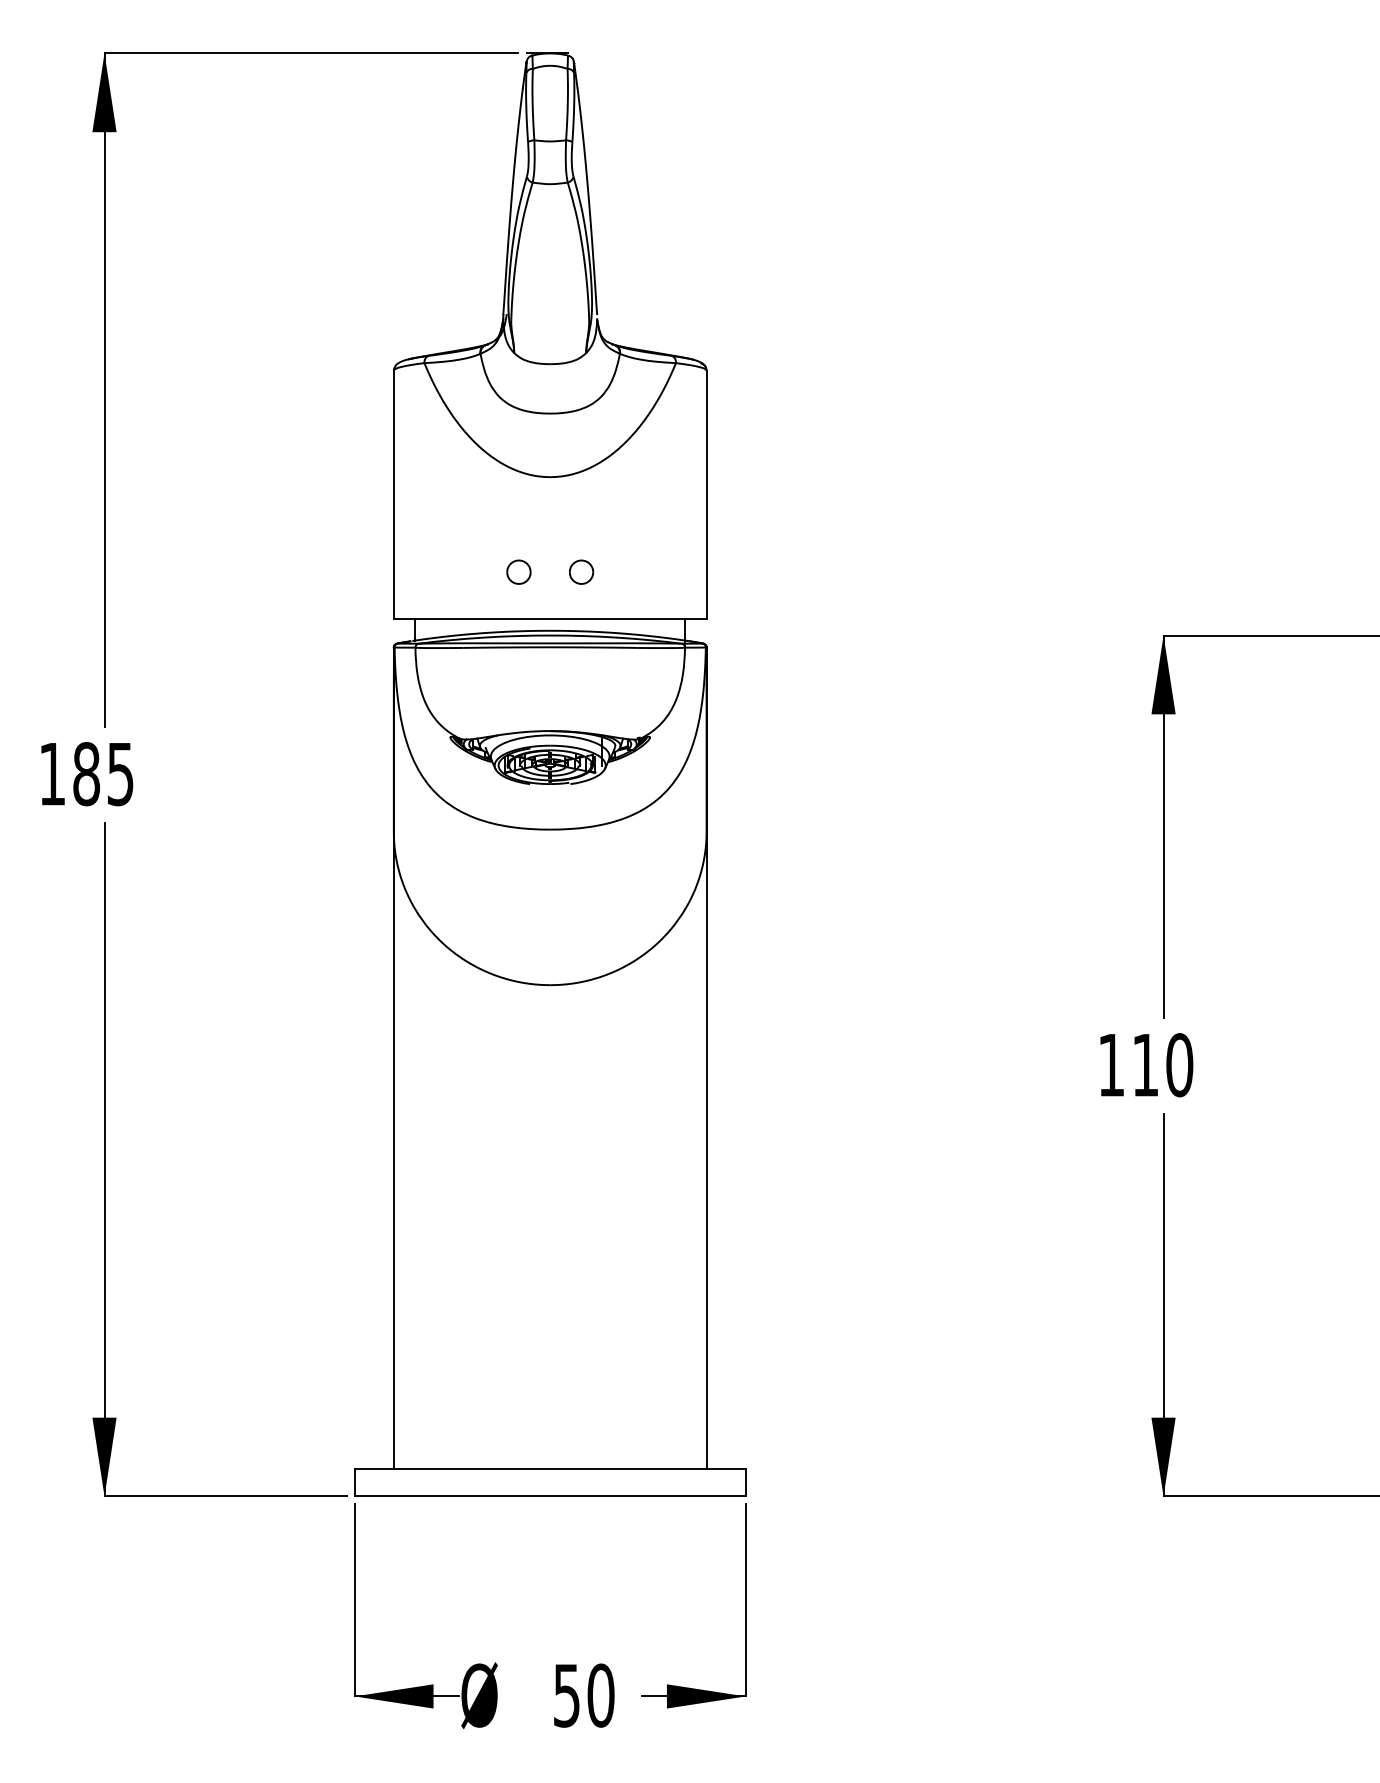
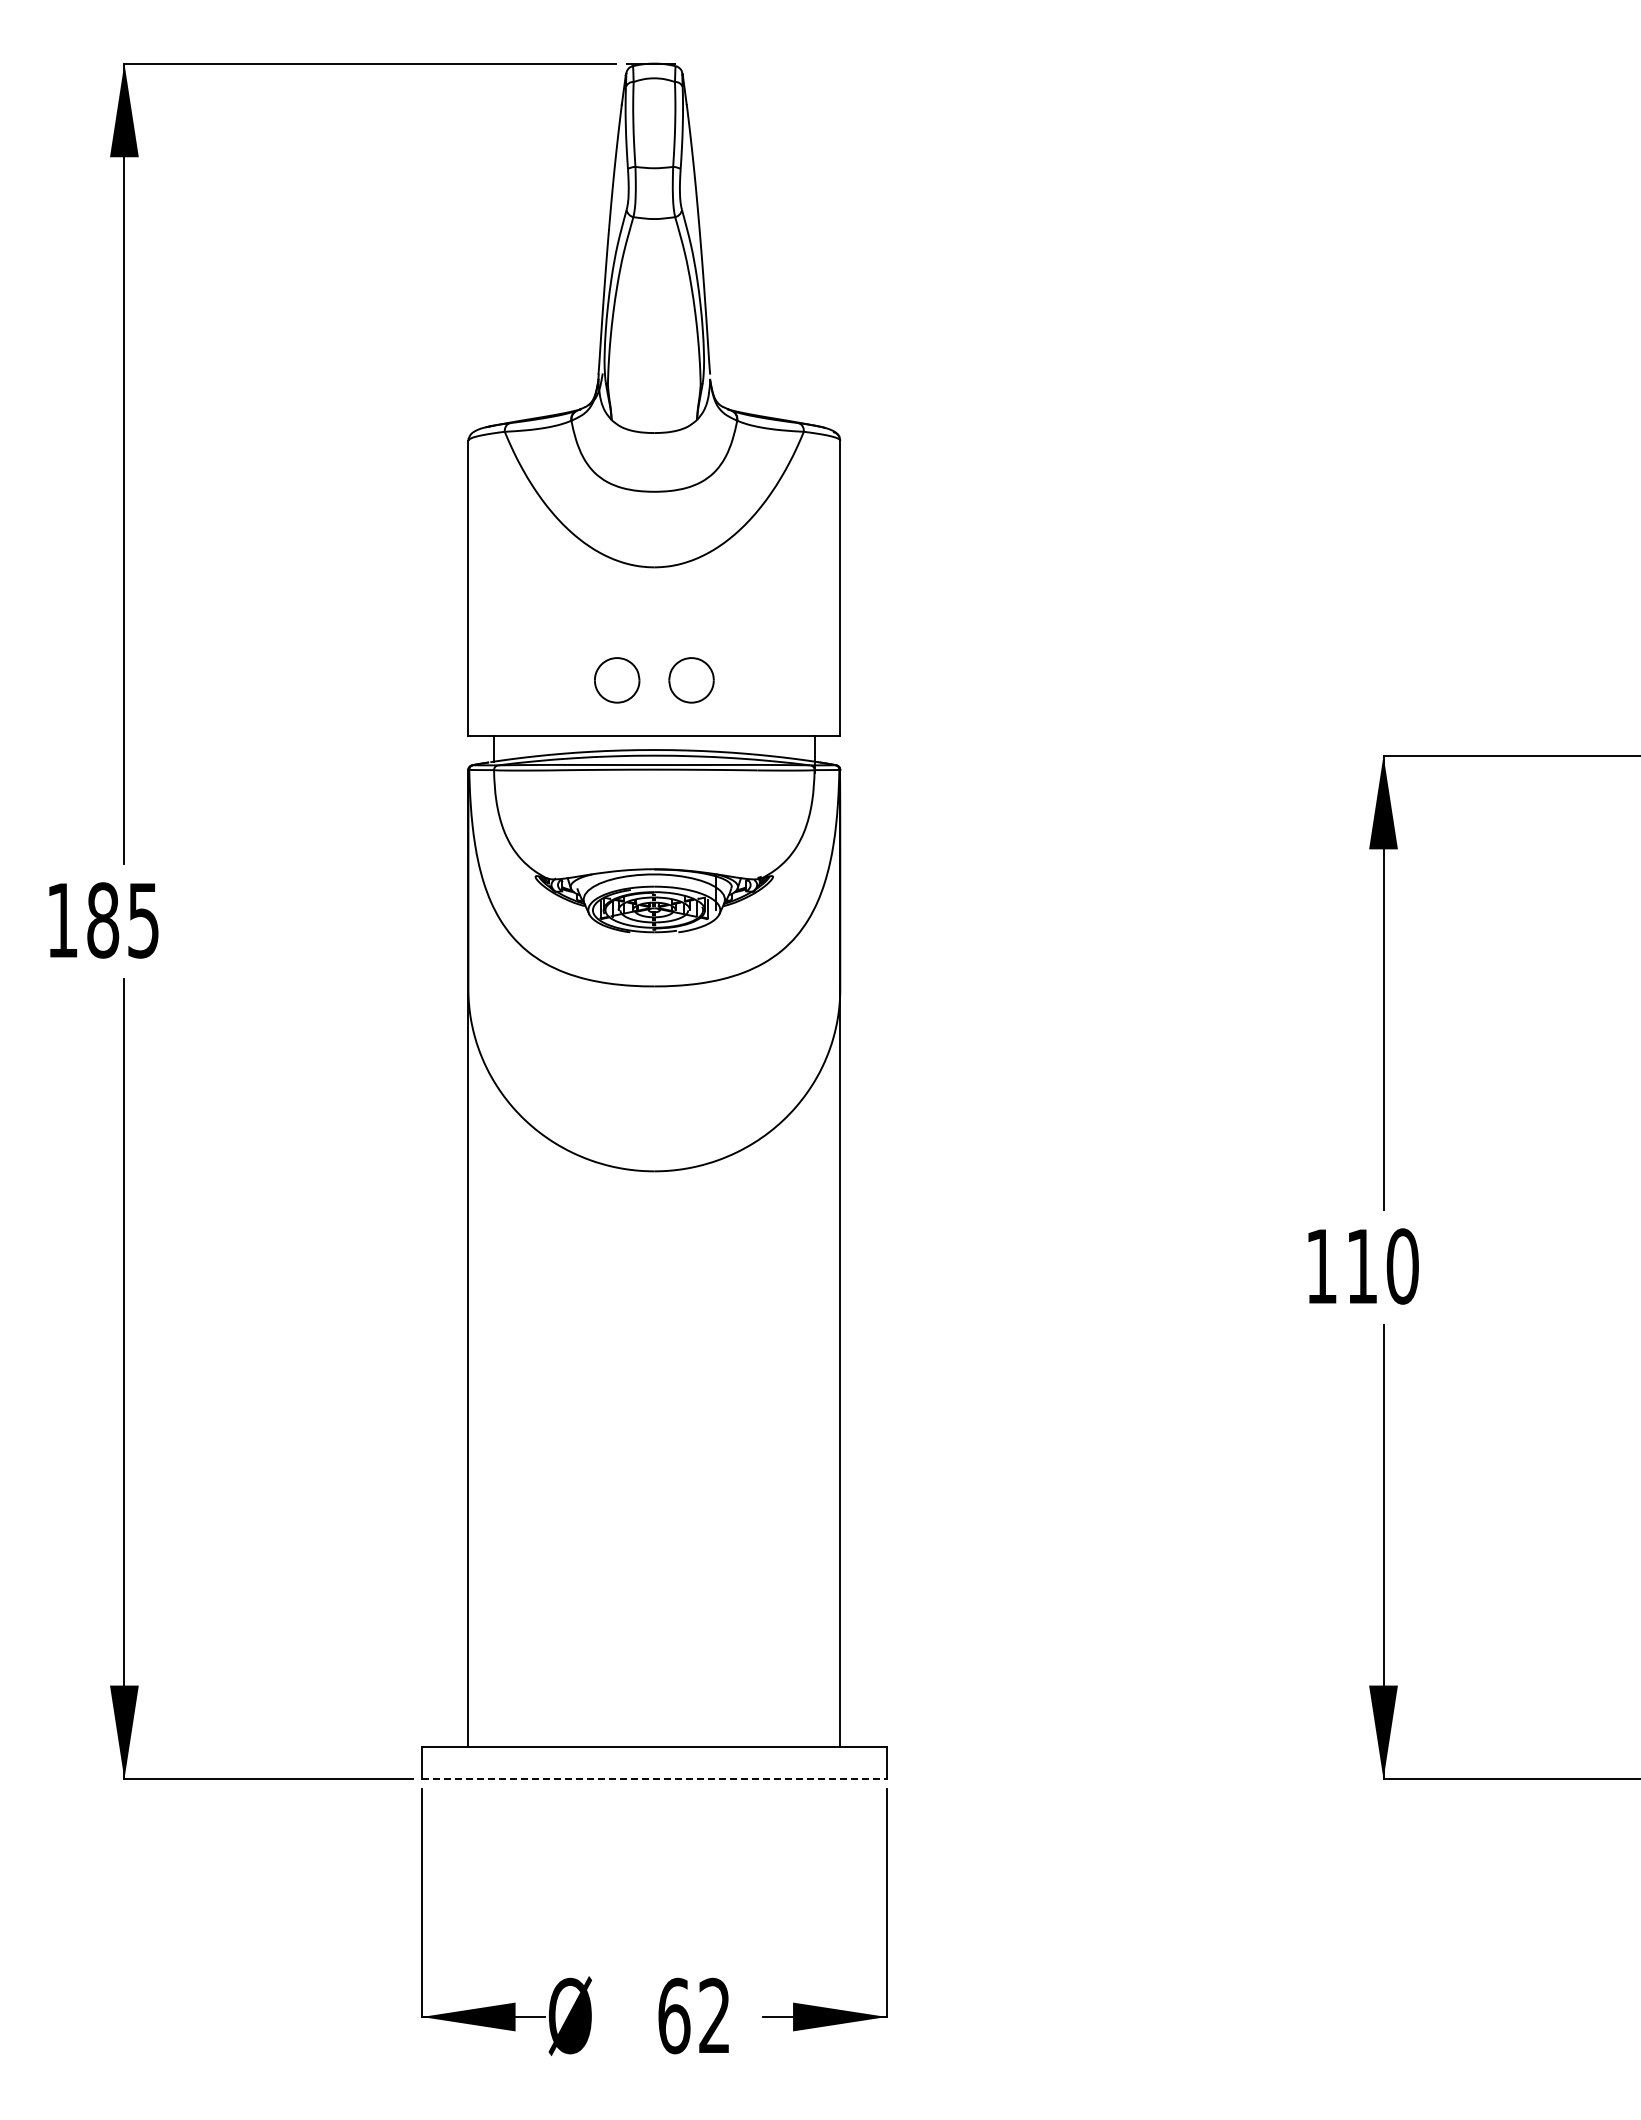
part: (518, 572) -> (616, 680), size x1.6
part: (581, 572) -> (691, 680), size x1.6
line: (550, 1496) -> (654, 1779), solid -> dashed
text: (584, 1695) -> (694, 2015), 50 -> 62

